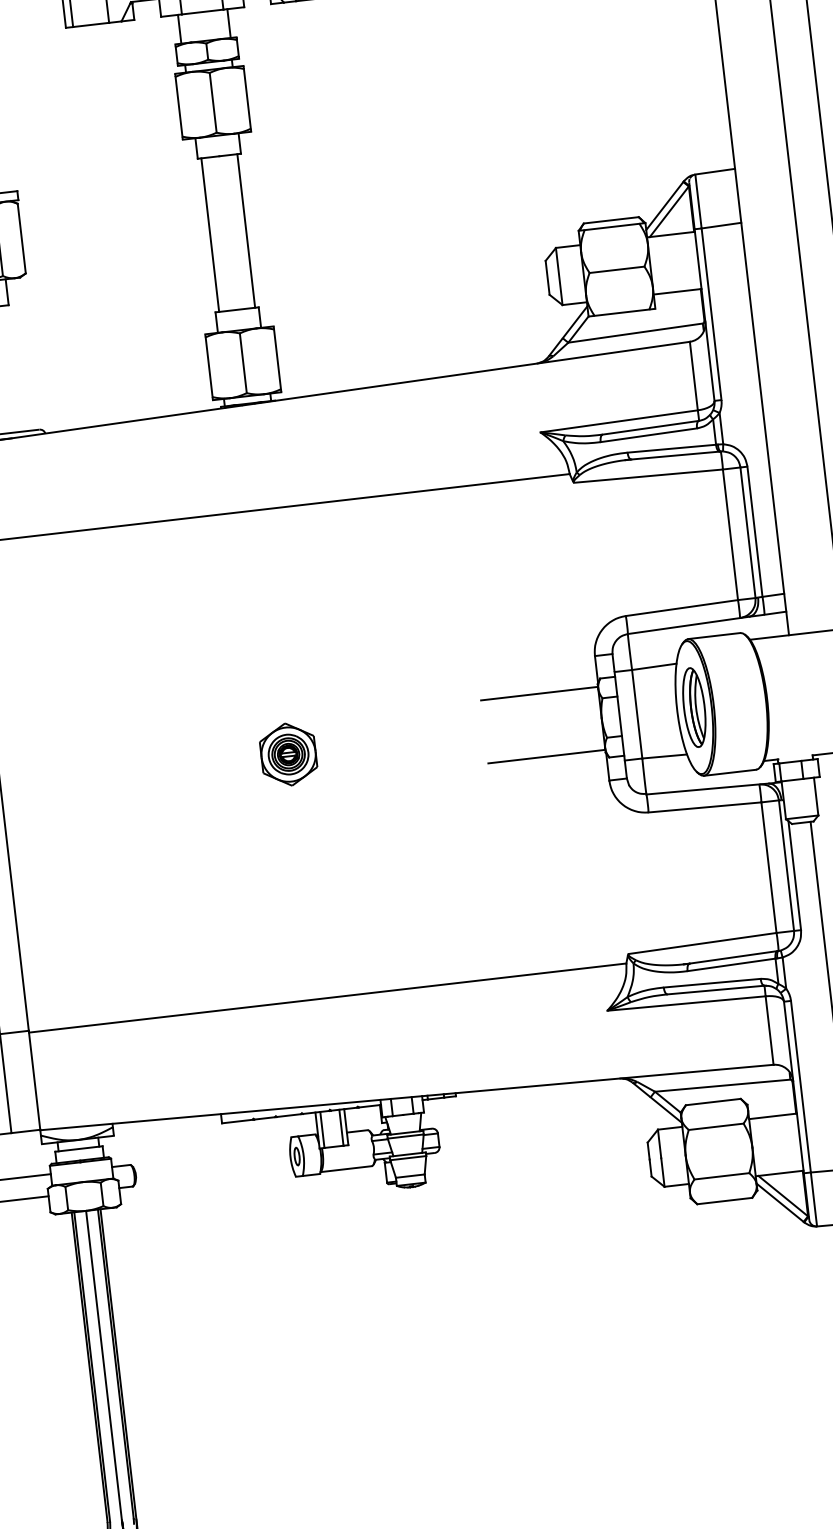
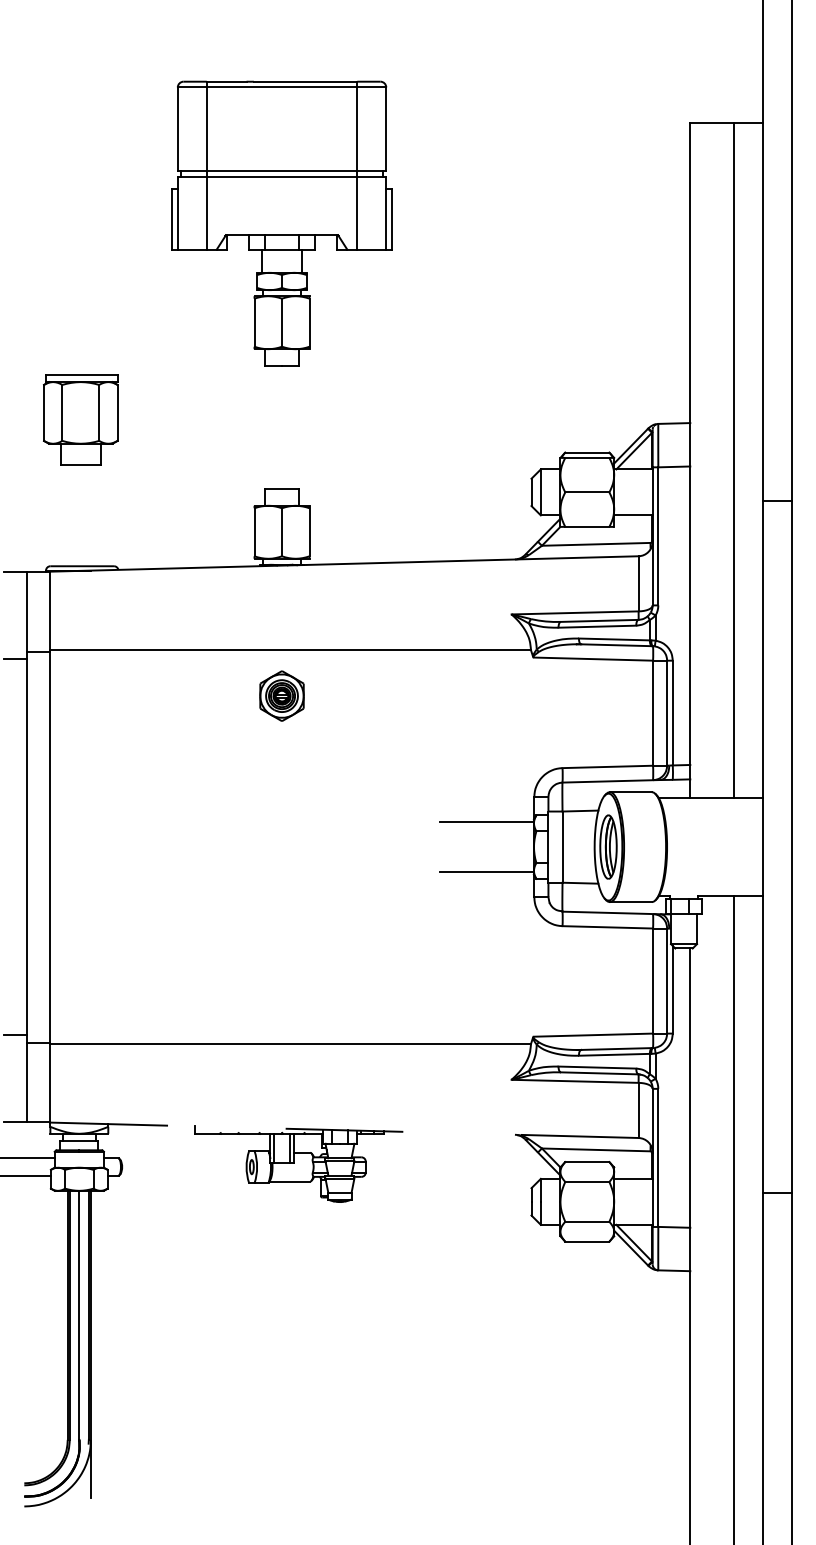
line: (246, 230) -> (296, 427), removed
line: (210, 235) -> (267, 427), removed
part: (287, 753) -> (281, 695), moved
line: (405, 1097) -> (343, 1130), solid -> dashed

